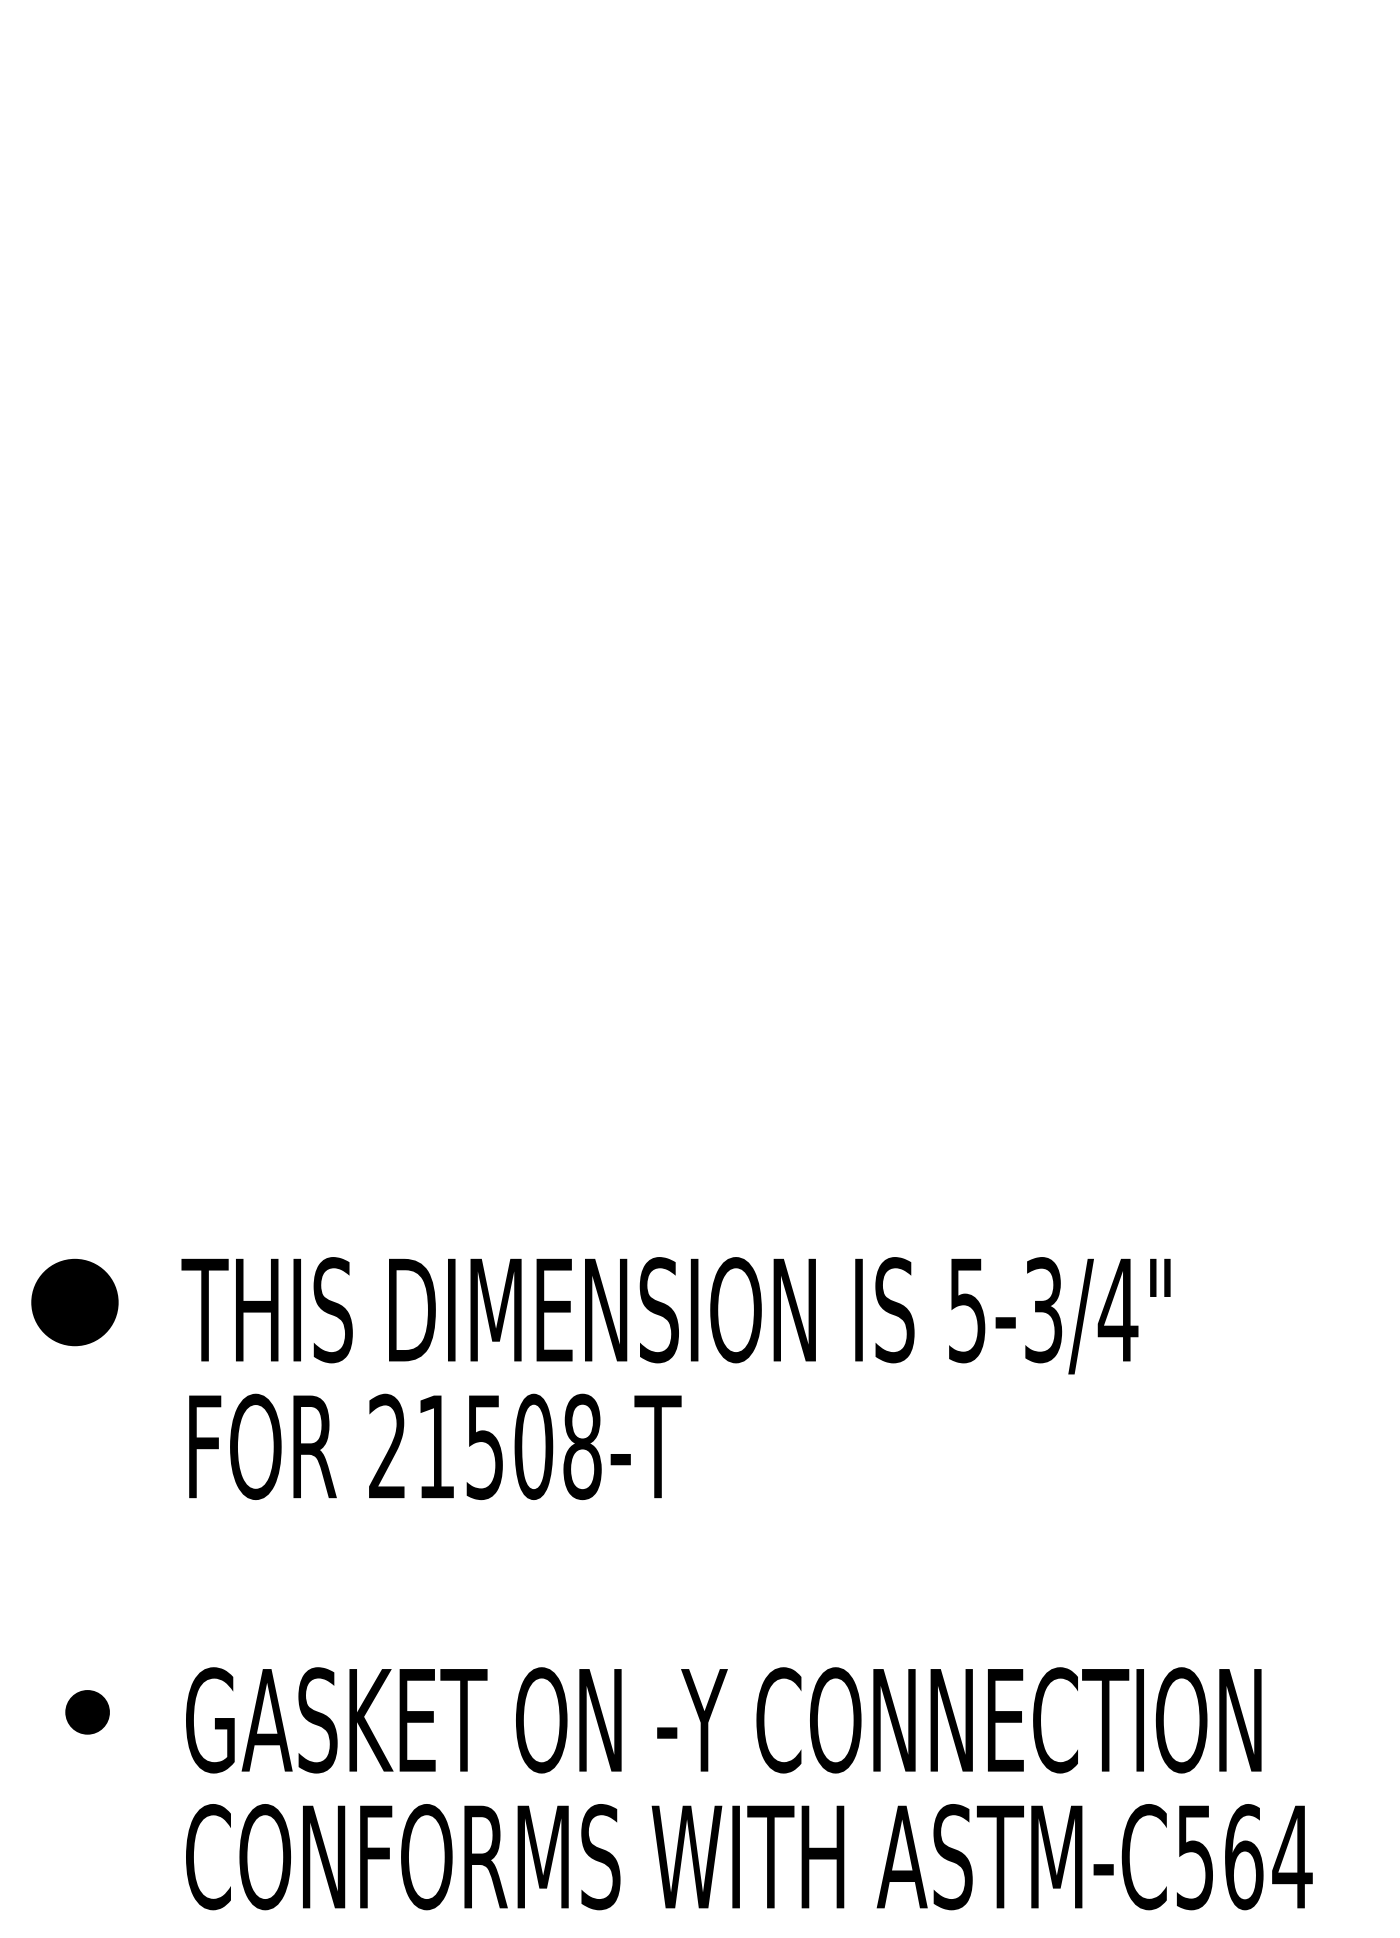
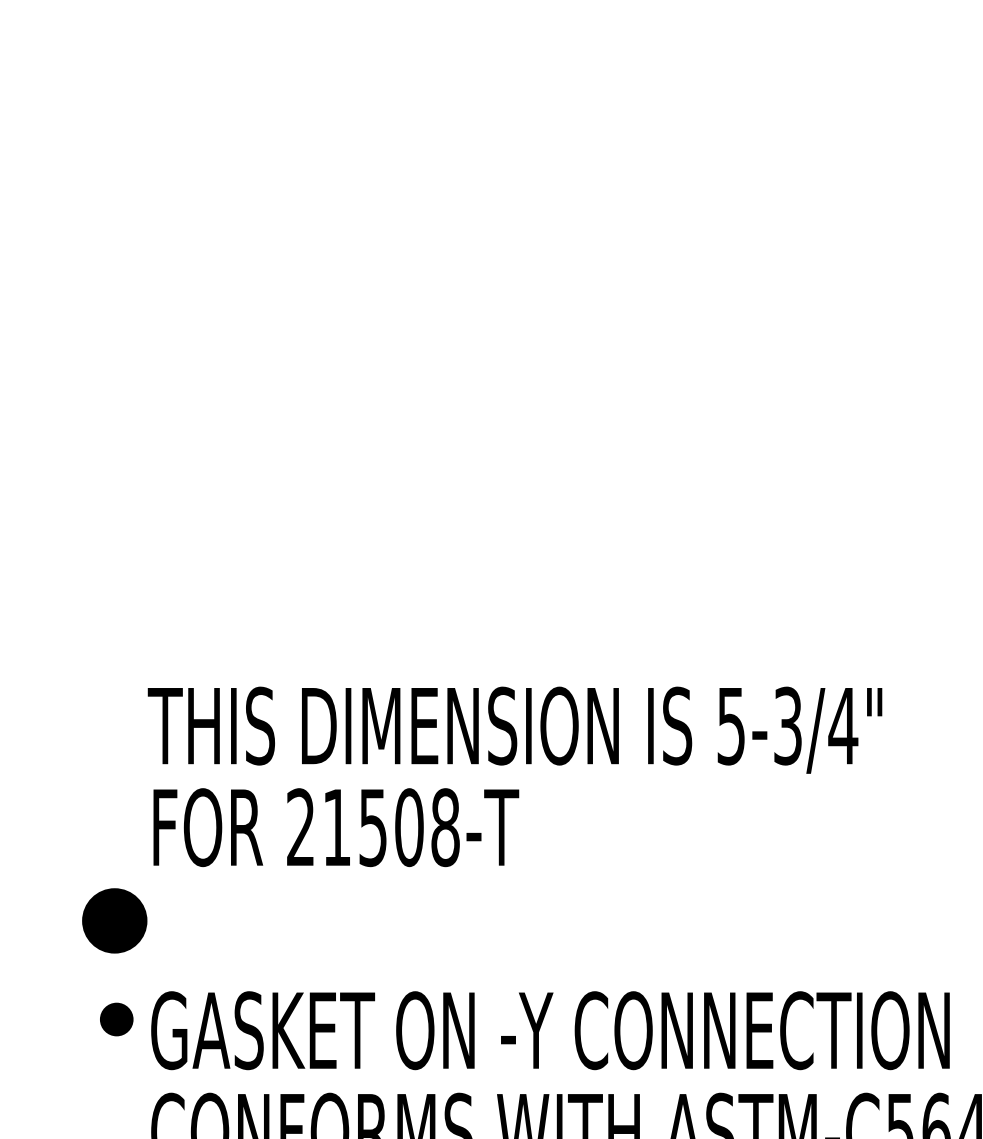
part: (74, 1302) -> (114, 920), moved
part: (87, 1712) -> (116, 1019), moved

